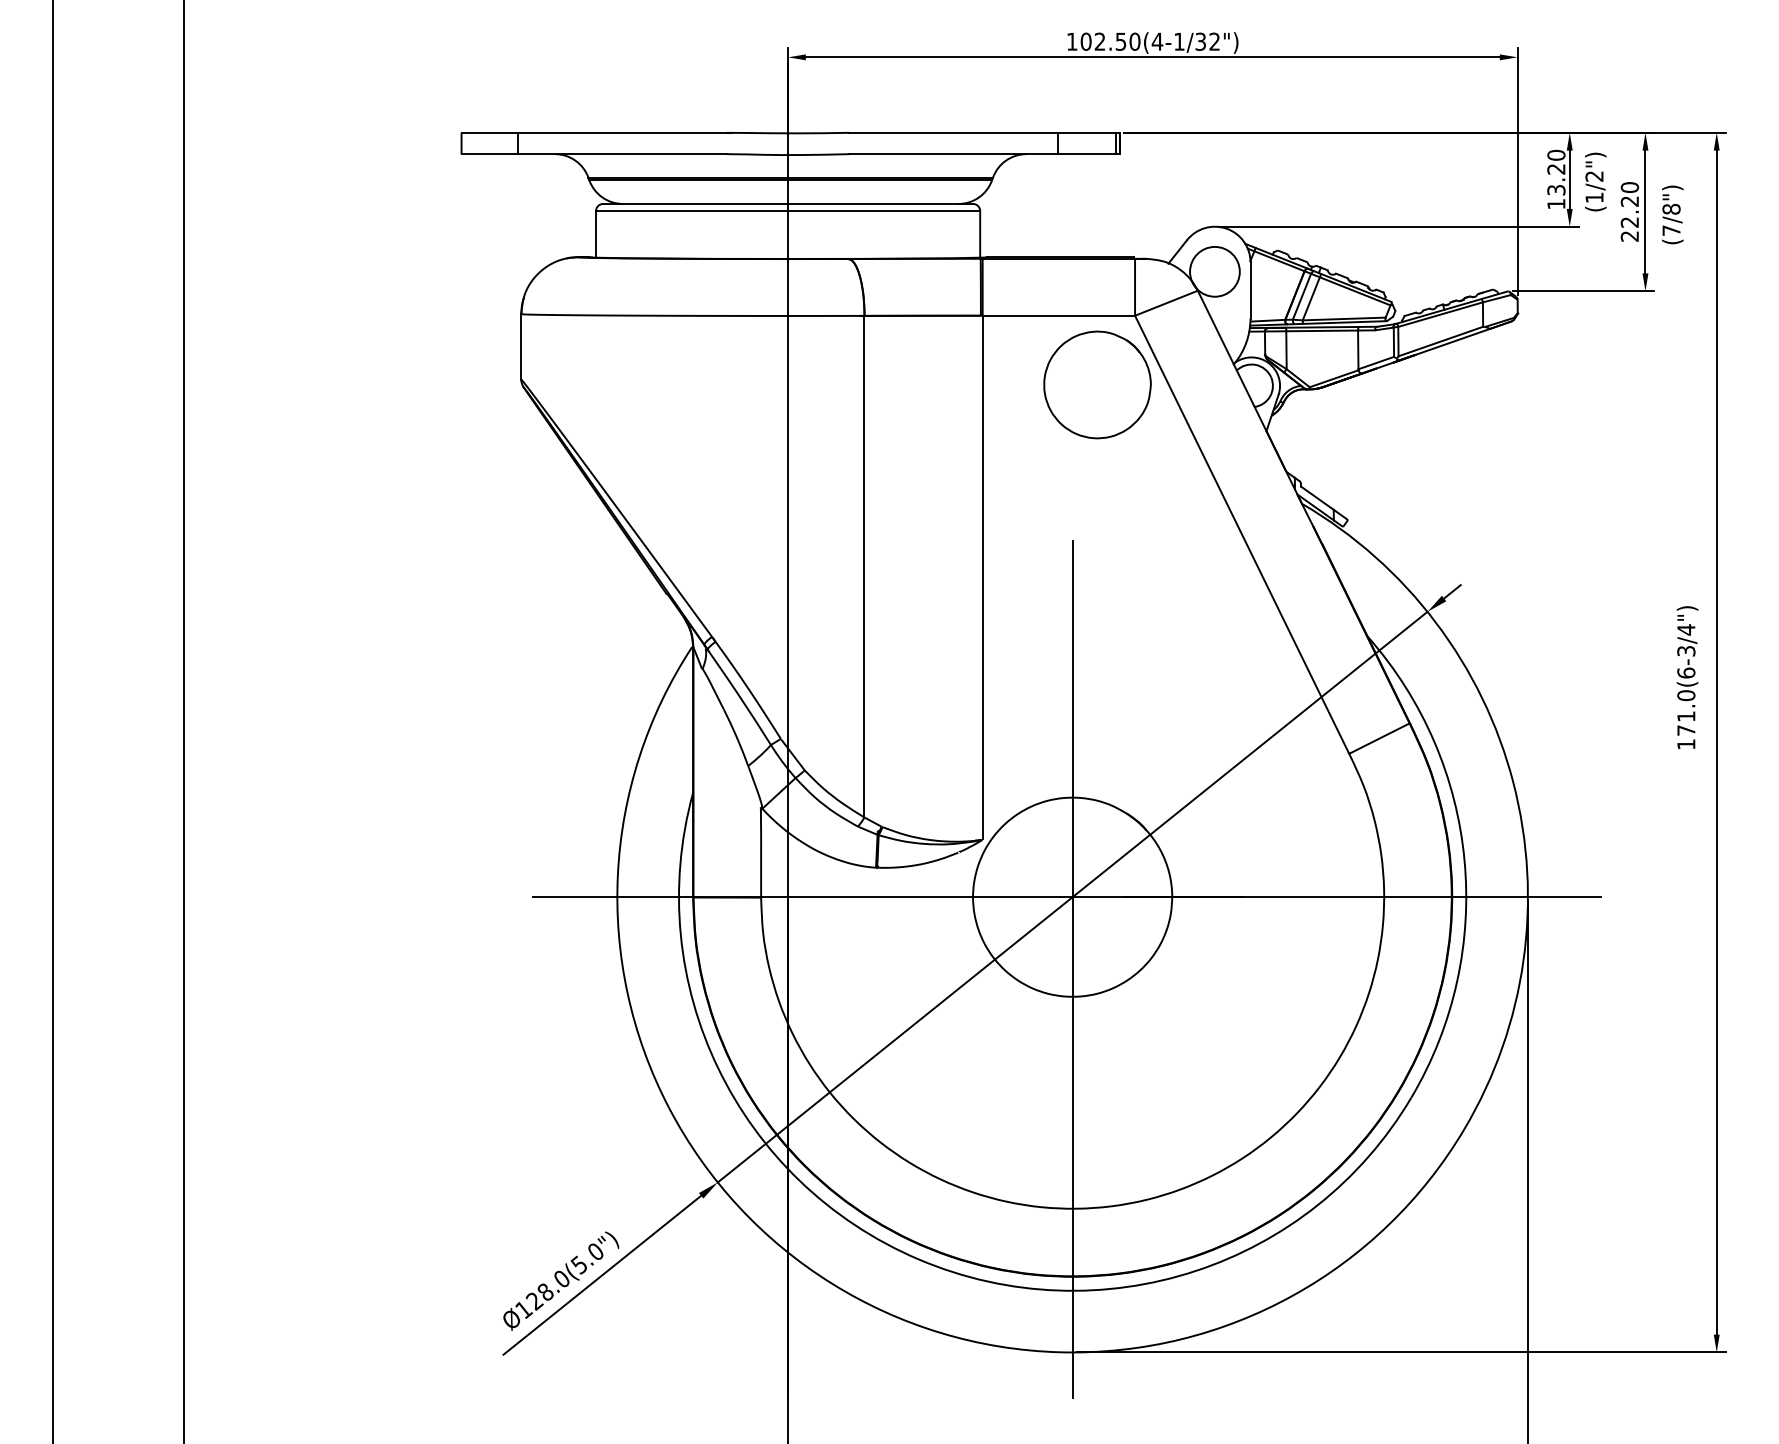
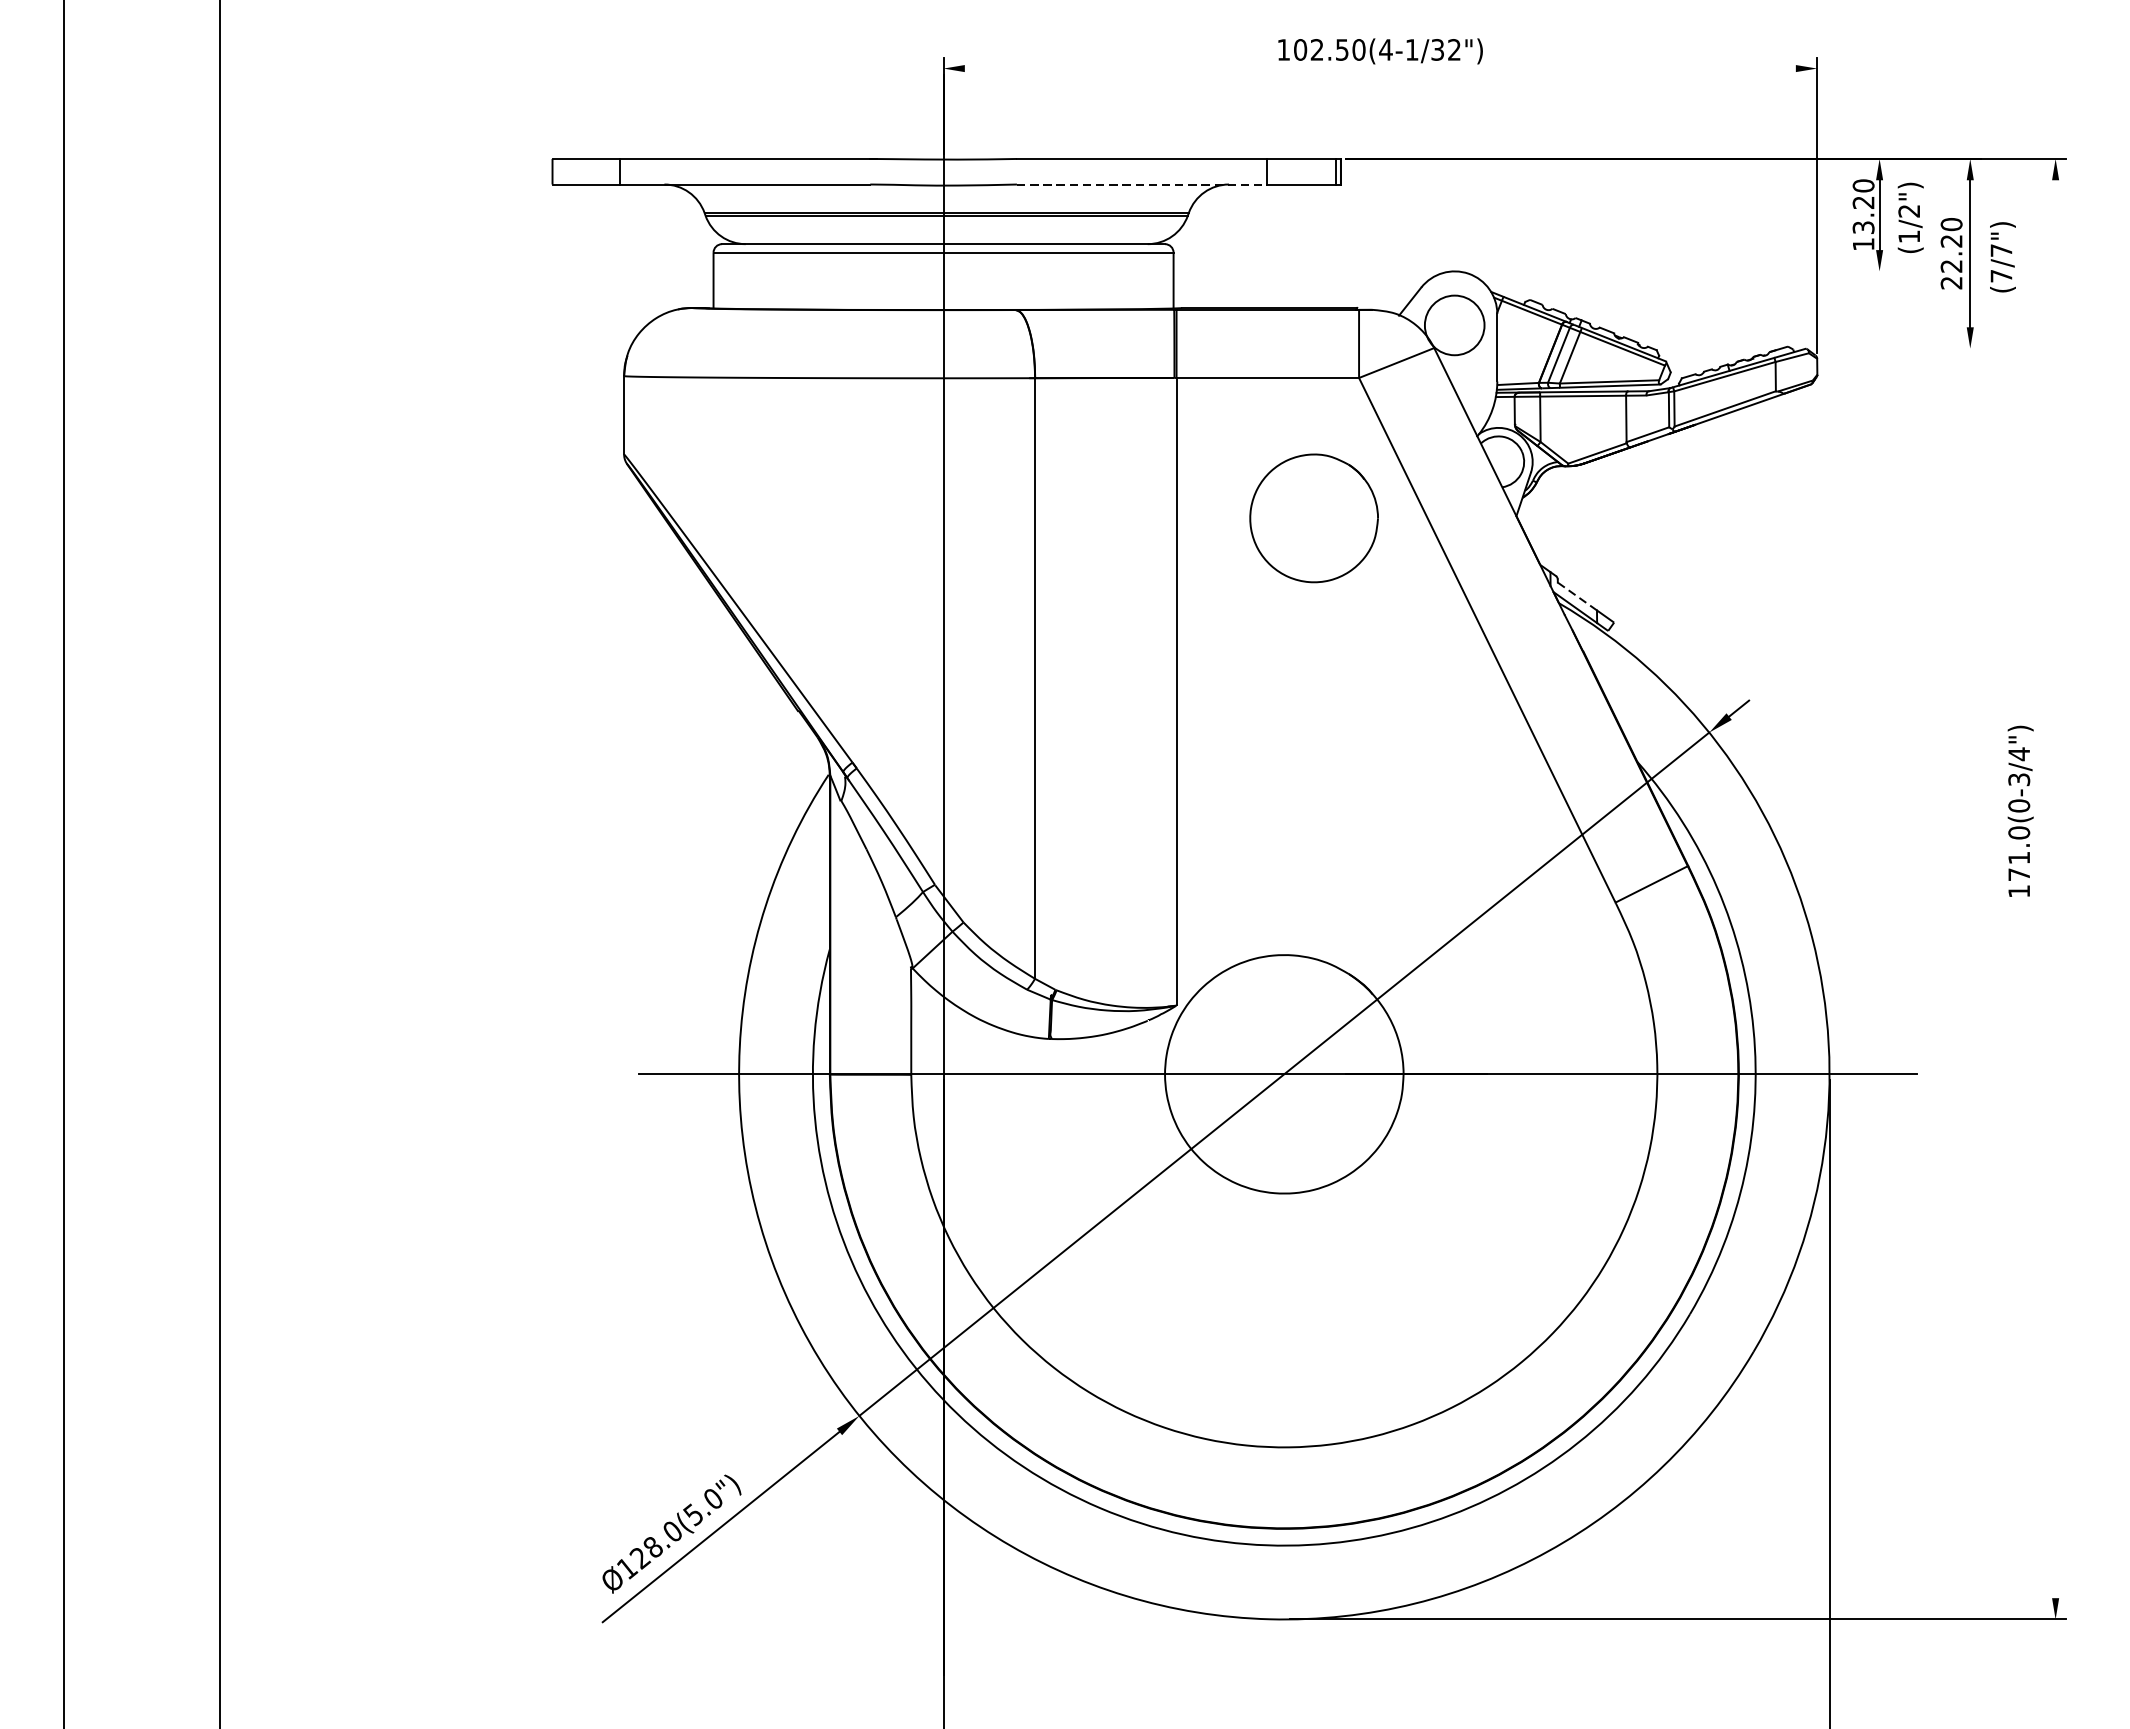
line: (1152, 57) -> (1379, 68), removed
line: (953, 154) -> (1141, 184), solid -> dashed
text: (1671, 208) -> (2001, 249), (7/8") -> (7/7")
line: (1398, 226) -> (1674, 271), removed
line: (1583, 291) -> (1896, 348), removed
part: (1097, 384) -> (1314, 517), moved
line: (1317, 497) -> (1577, 595), solid -> dashed
text: (1686, 672) -> (2019, 805), 171.0(6-3/4") -> 171.0(0-3/4")
line: (1716, 742) -> (2055, 889), removed
line: (1072, 969) -> (1284, 1160), removed

